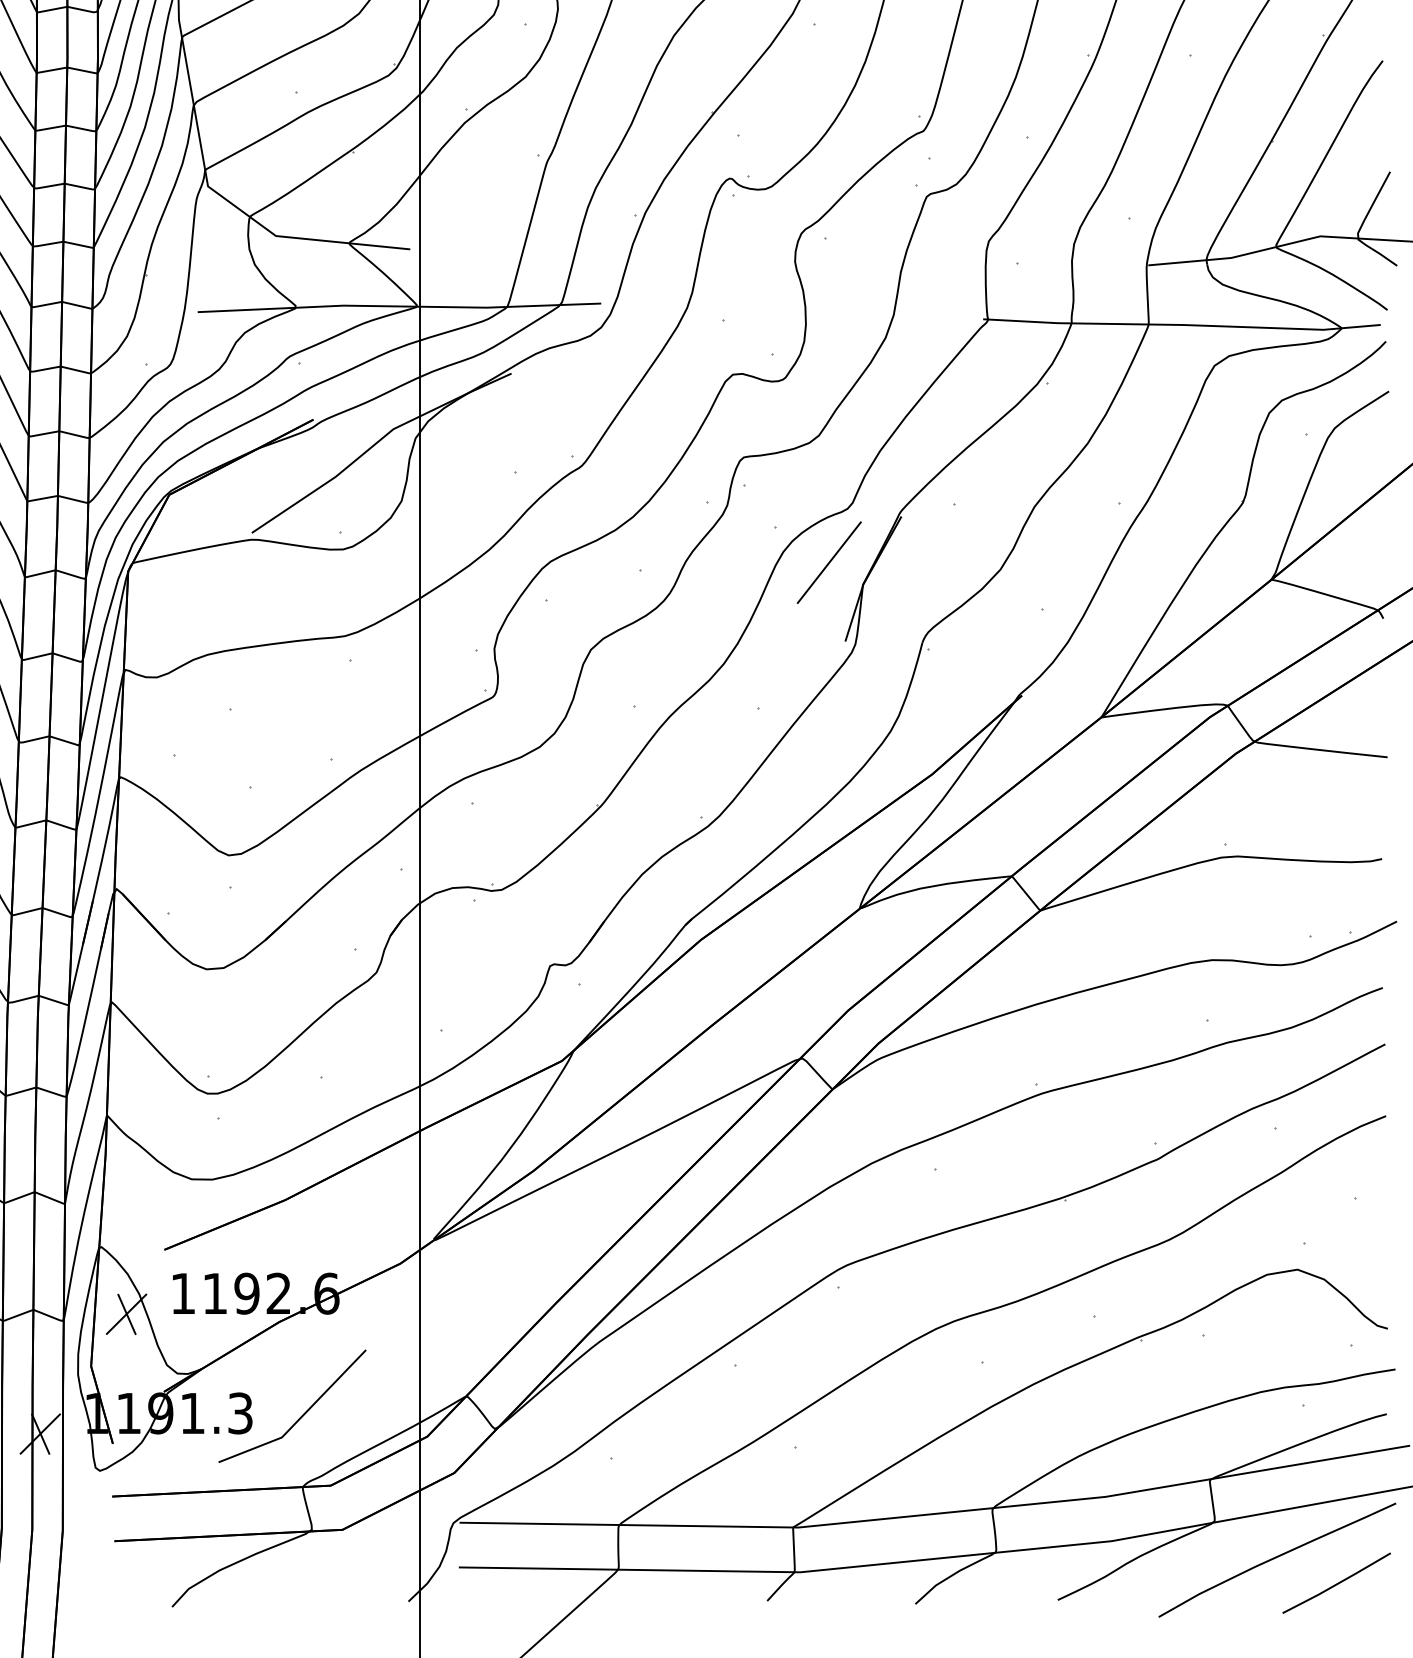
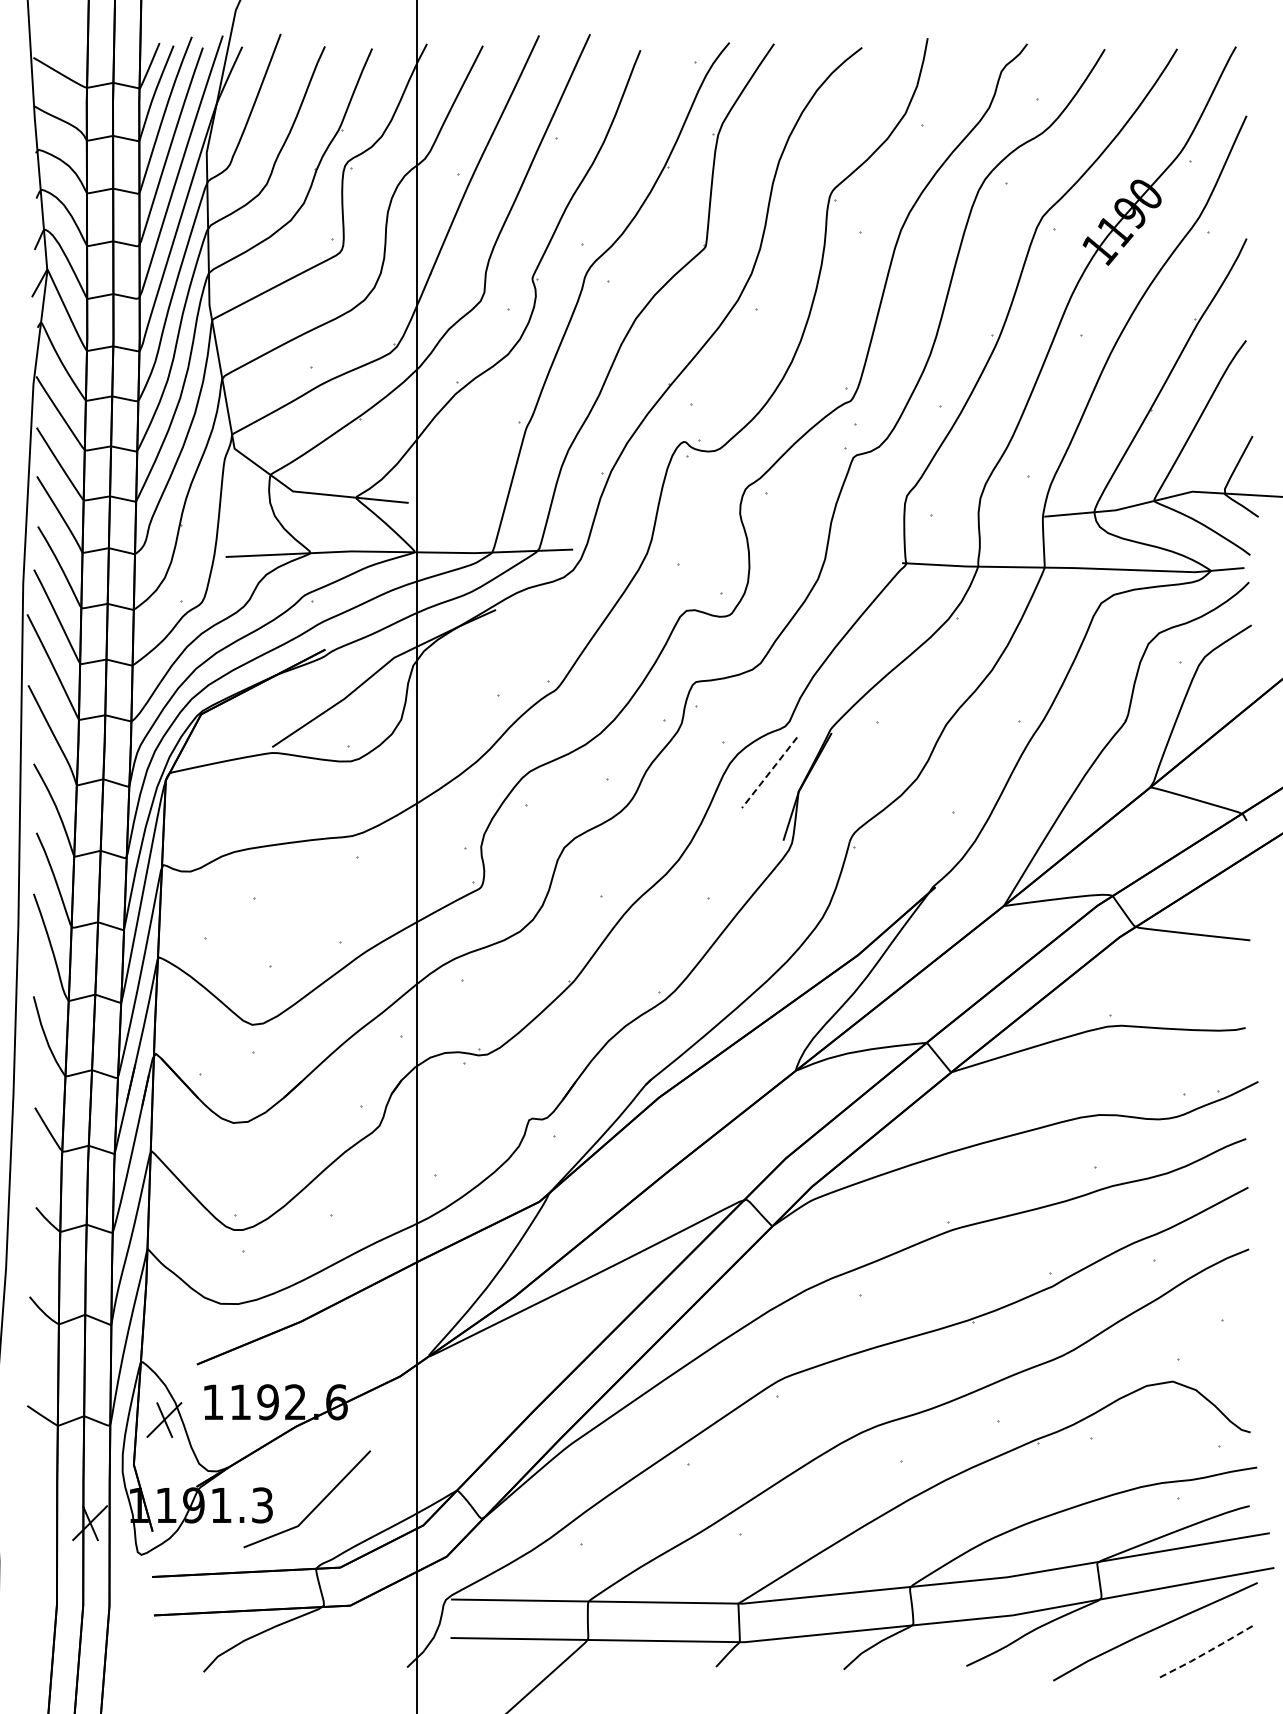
line: (829, 562) -> (769, 772), solid -> dashed
line: (1336, 1584) -> (1206, 1652), solid -> dashed

